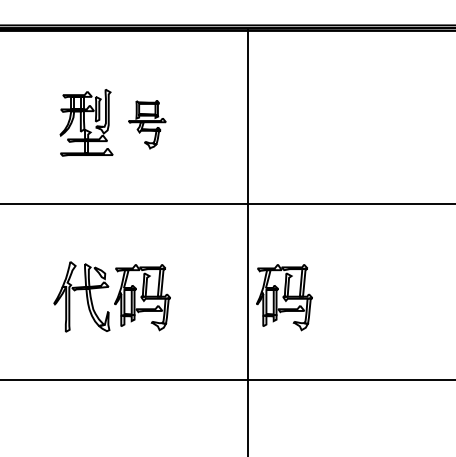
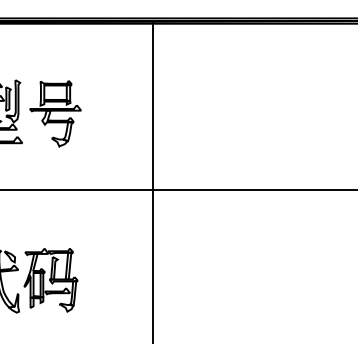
part: (147, 124) -> (55, 113), size x1.43
part: (284, 297) -> (187, 280), removed

